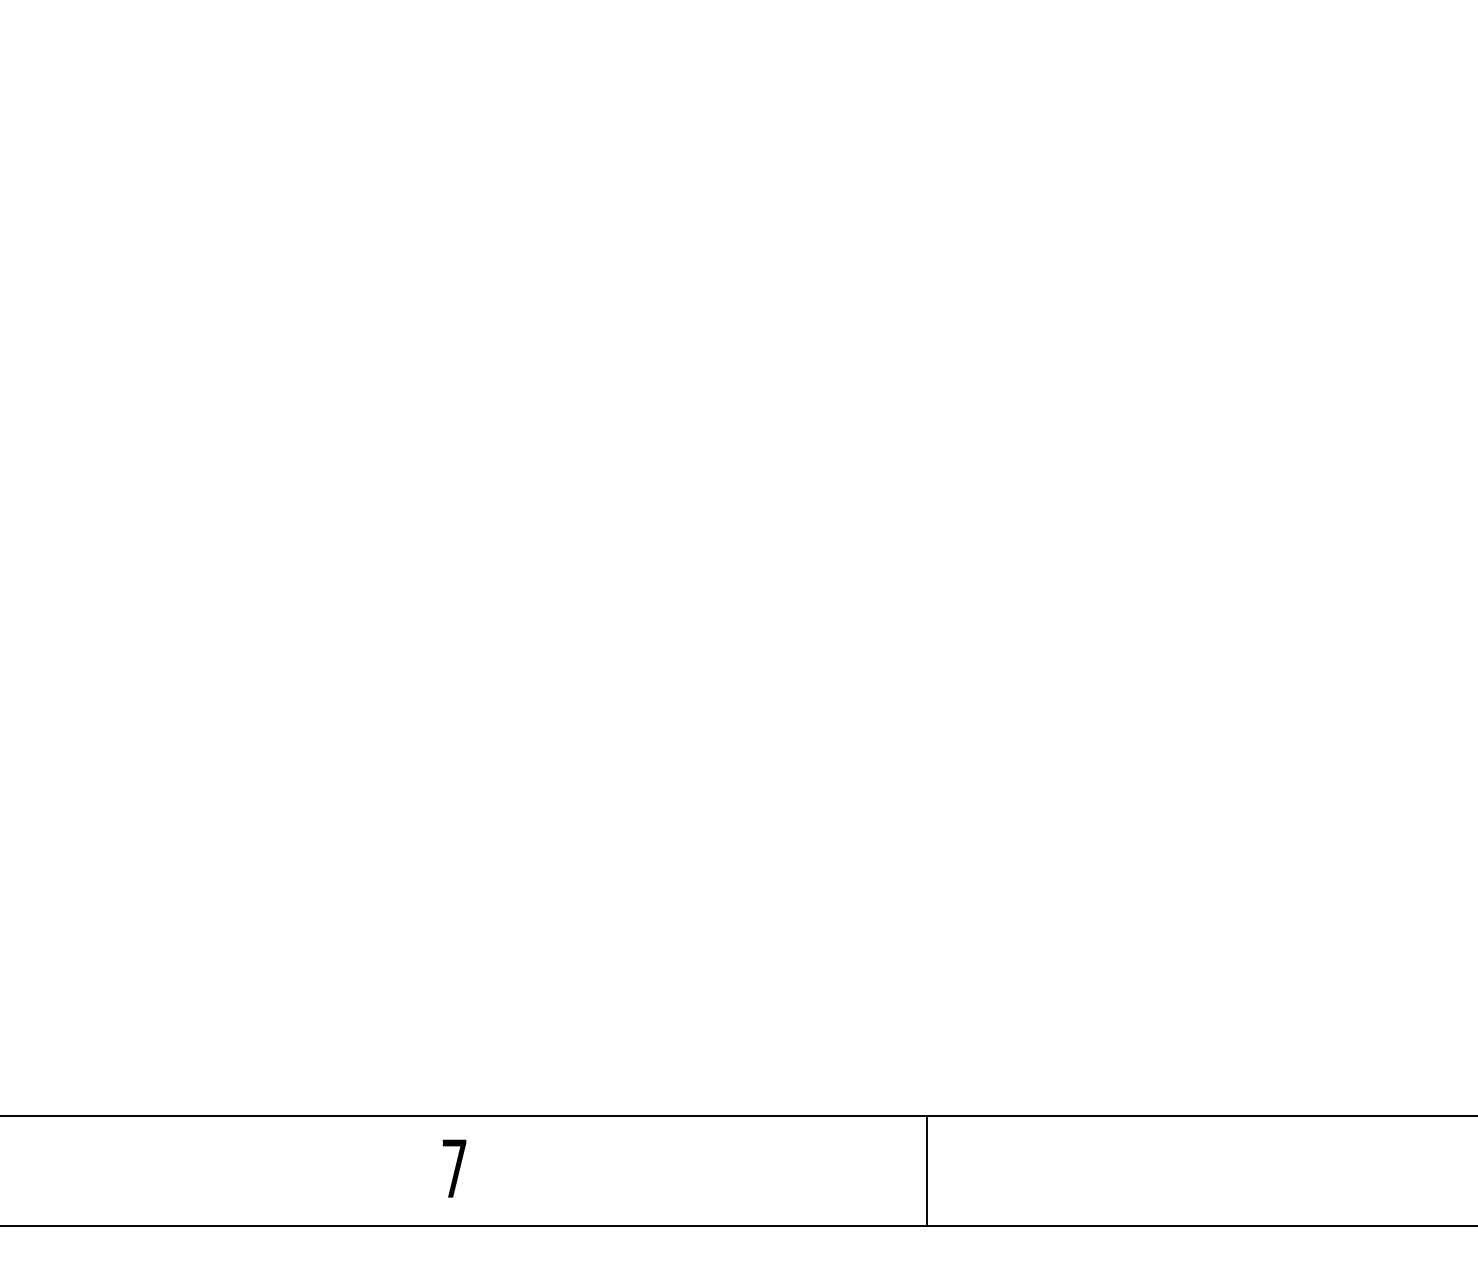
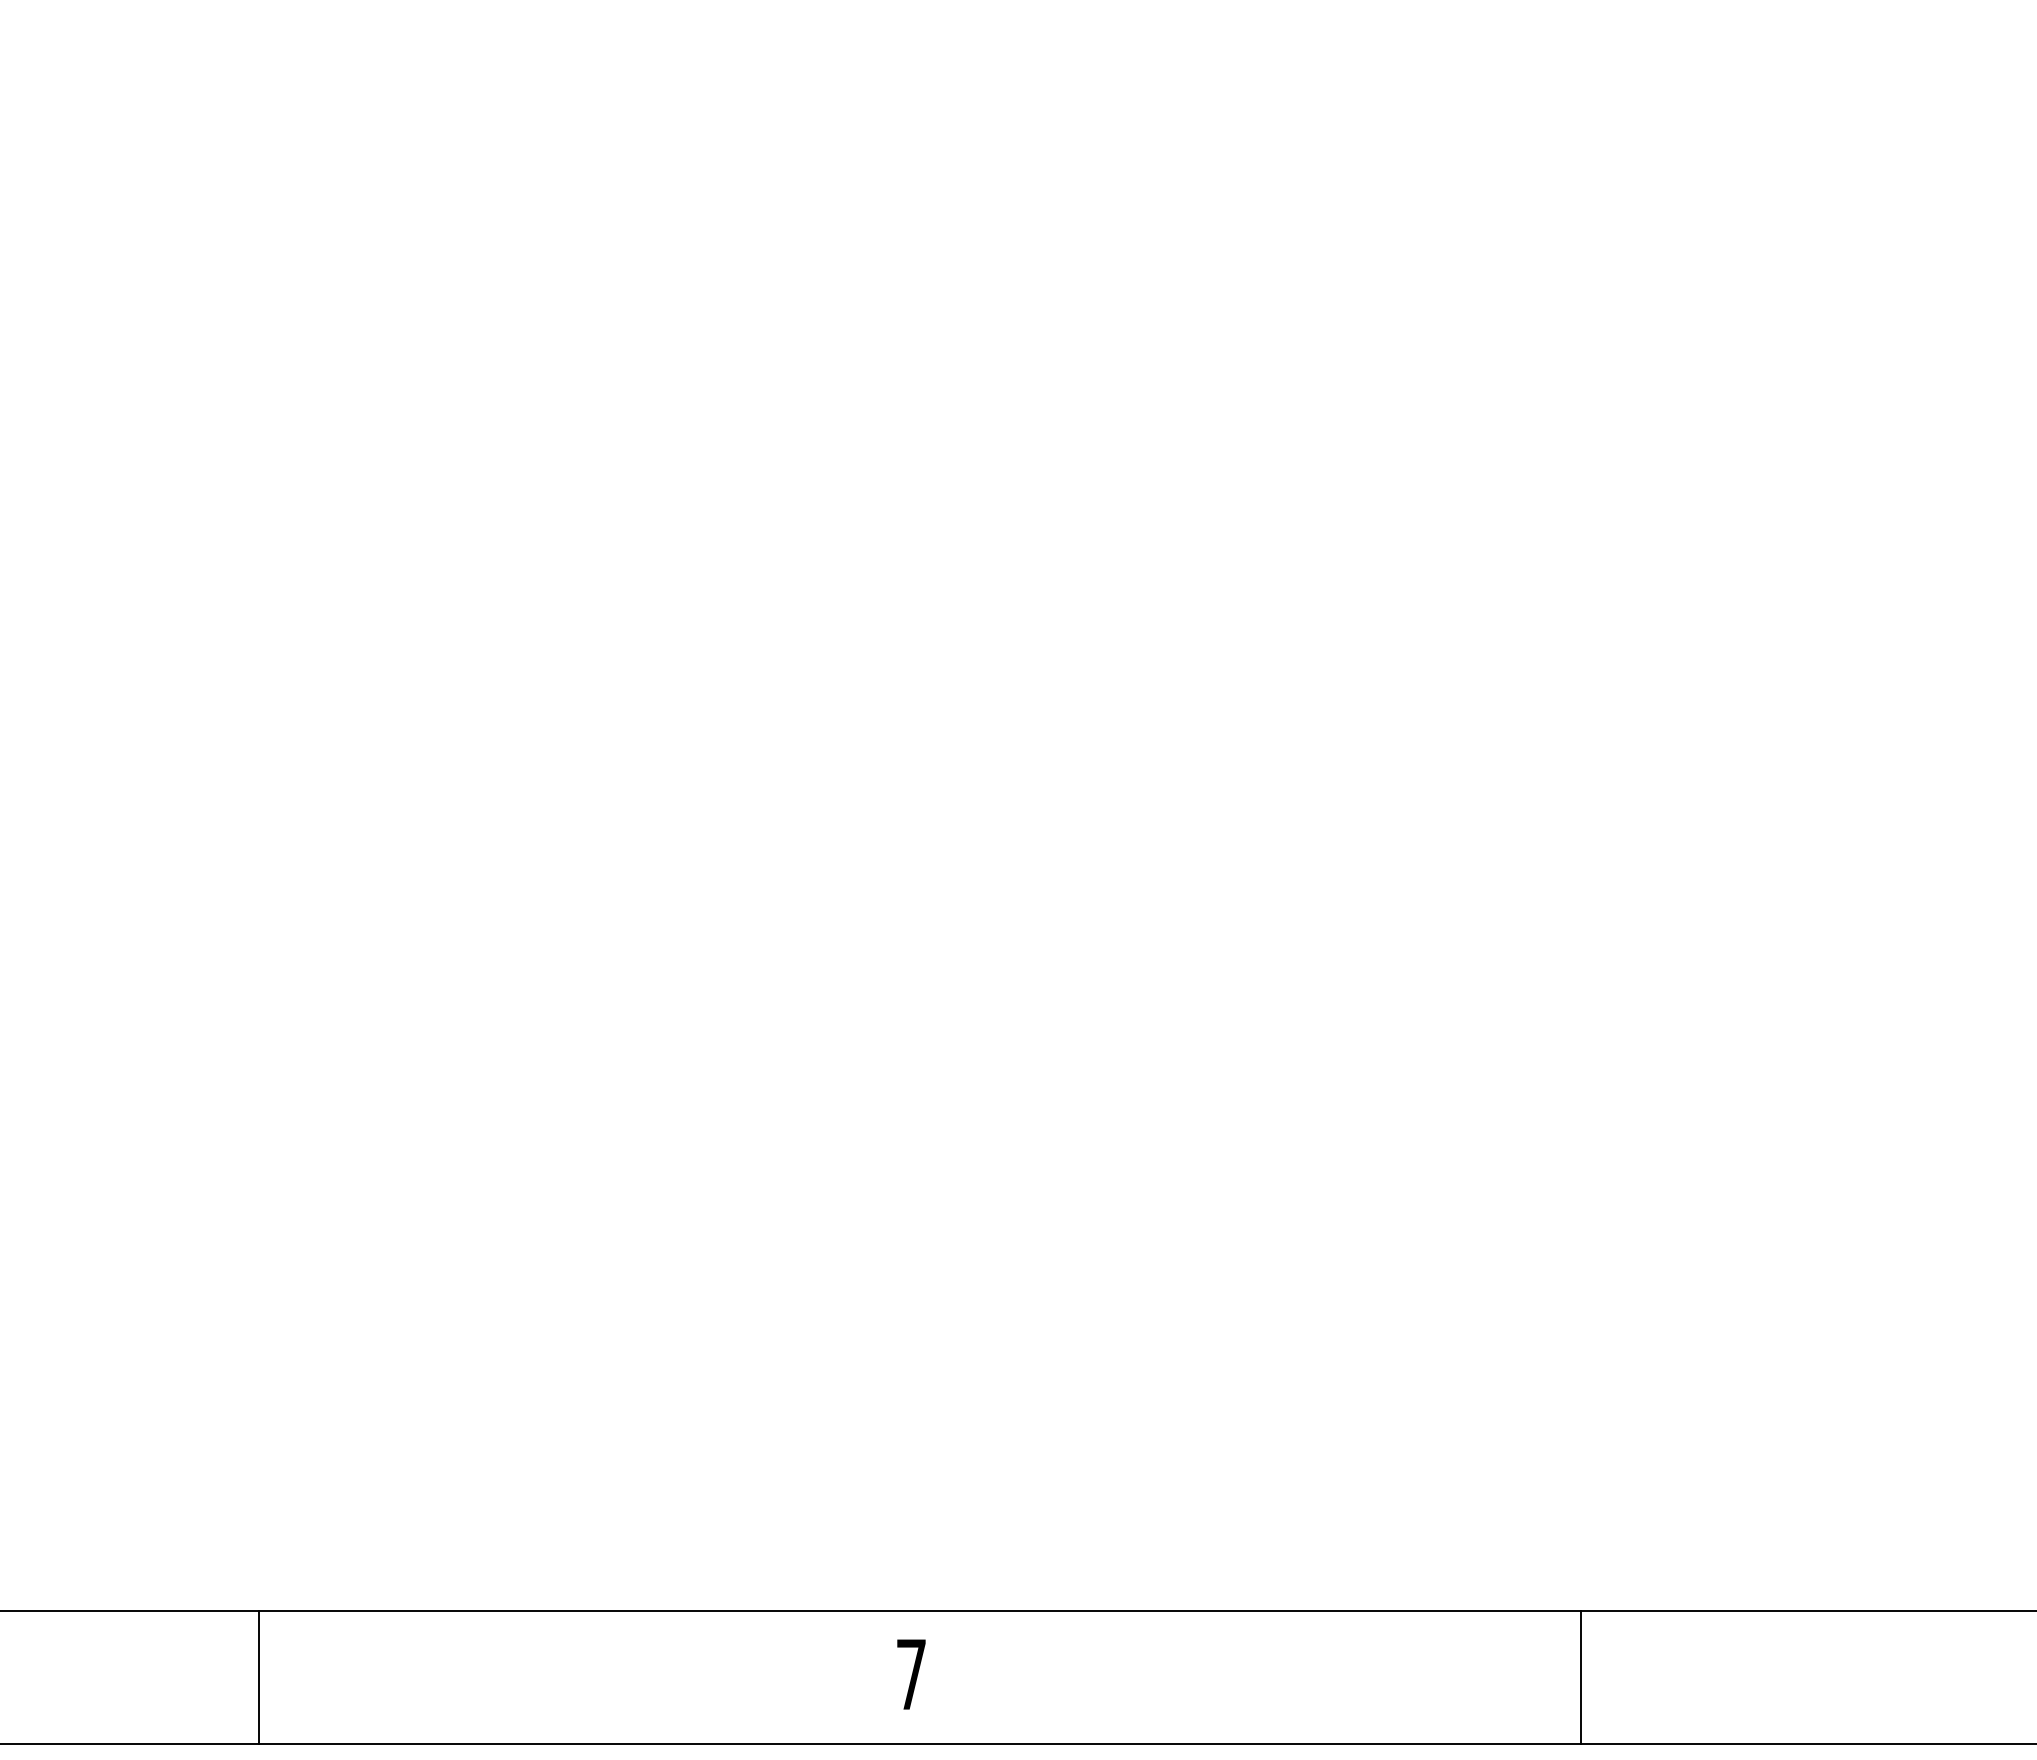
line: (927, 1171) -> (1581, 1677), moved

